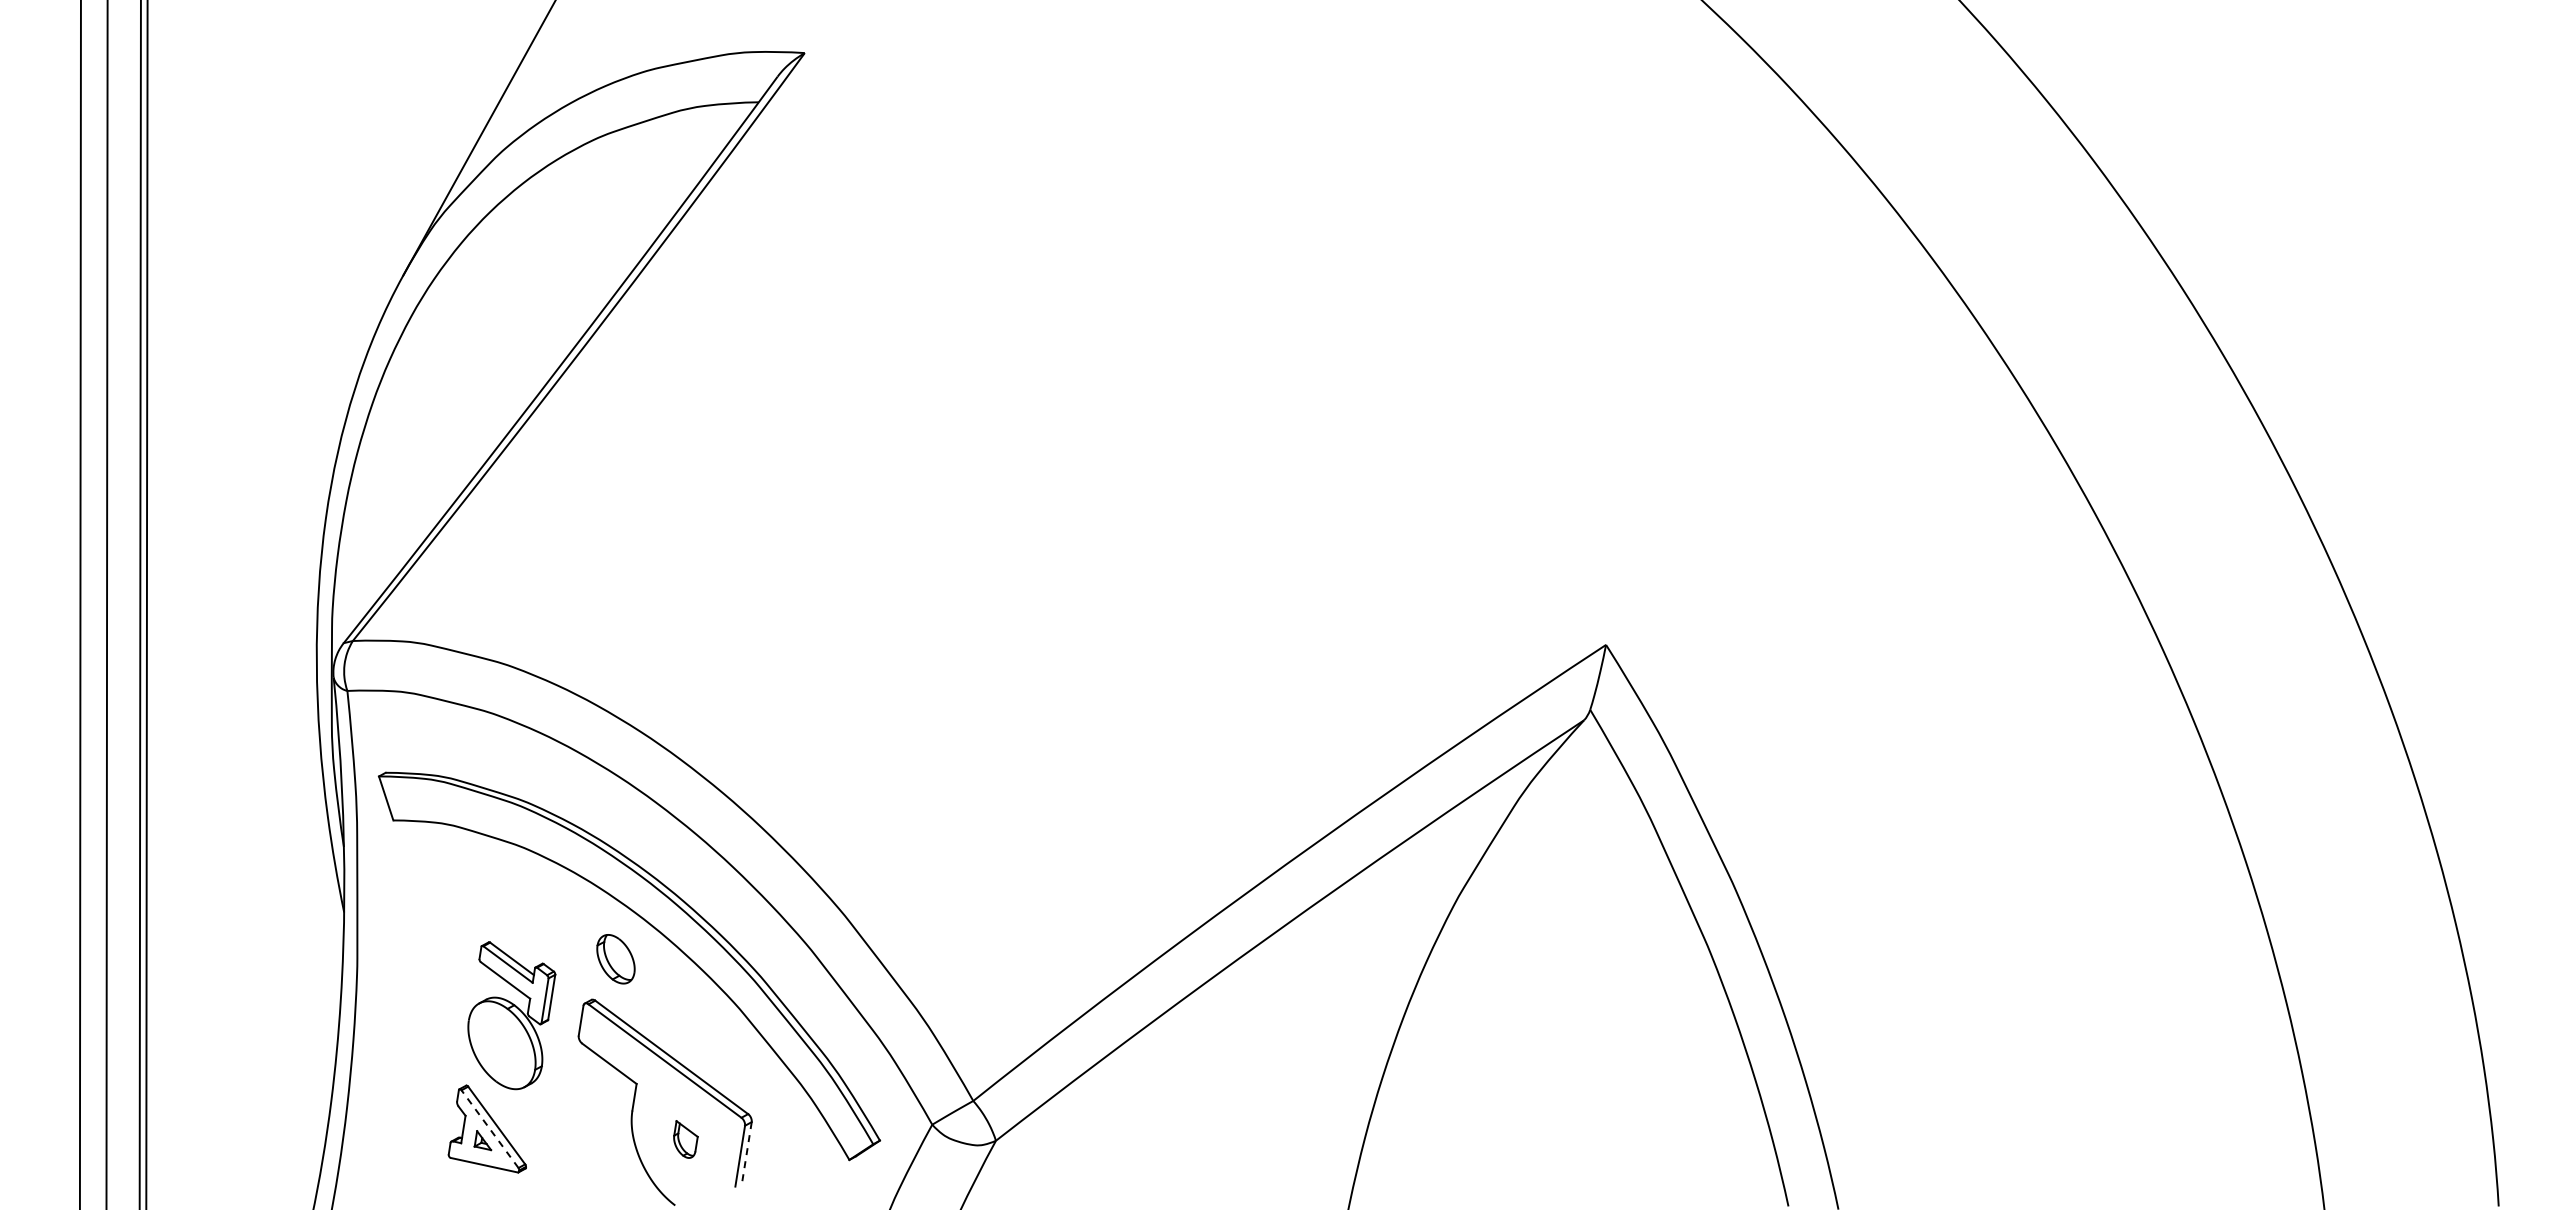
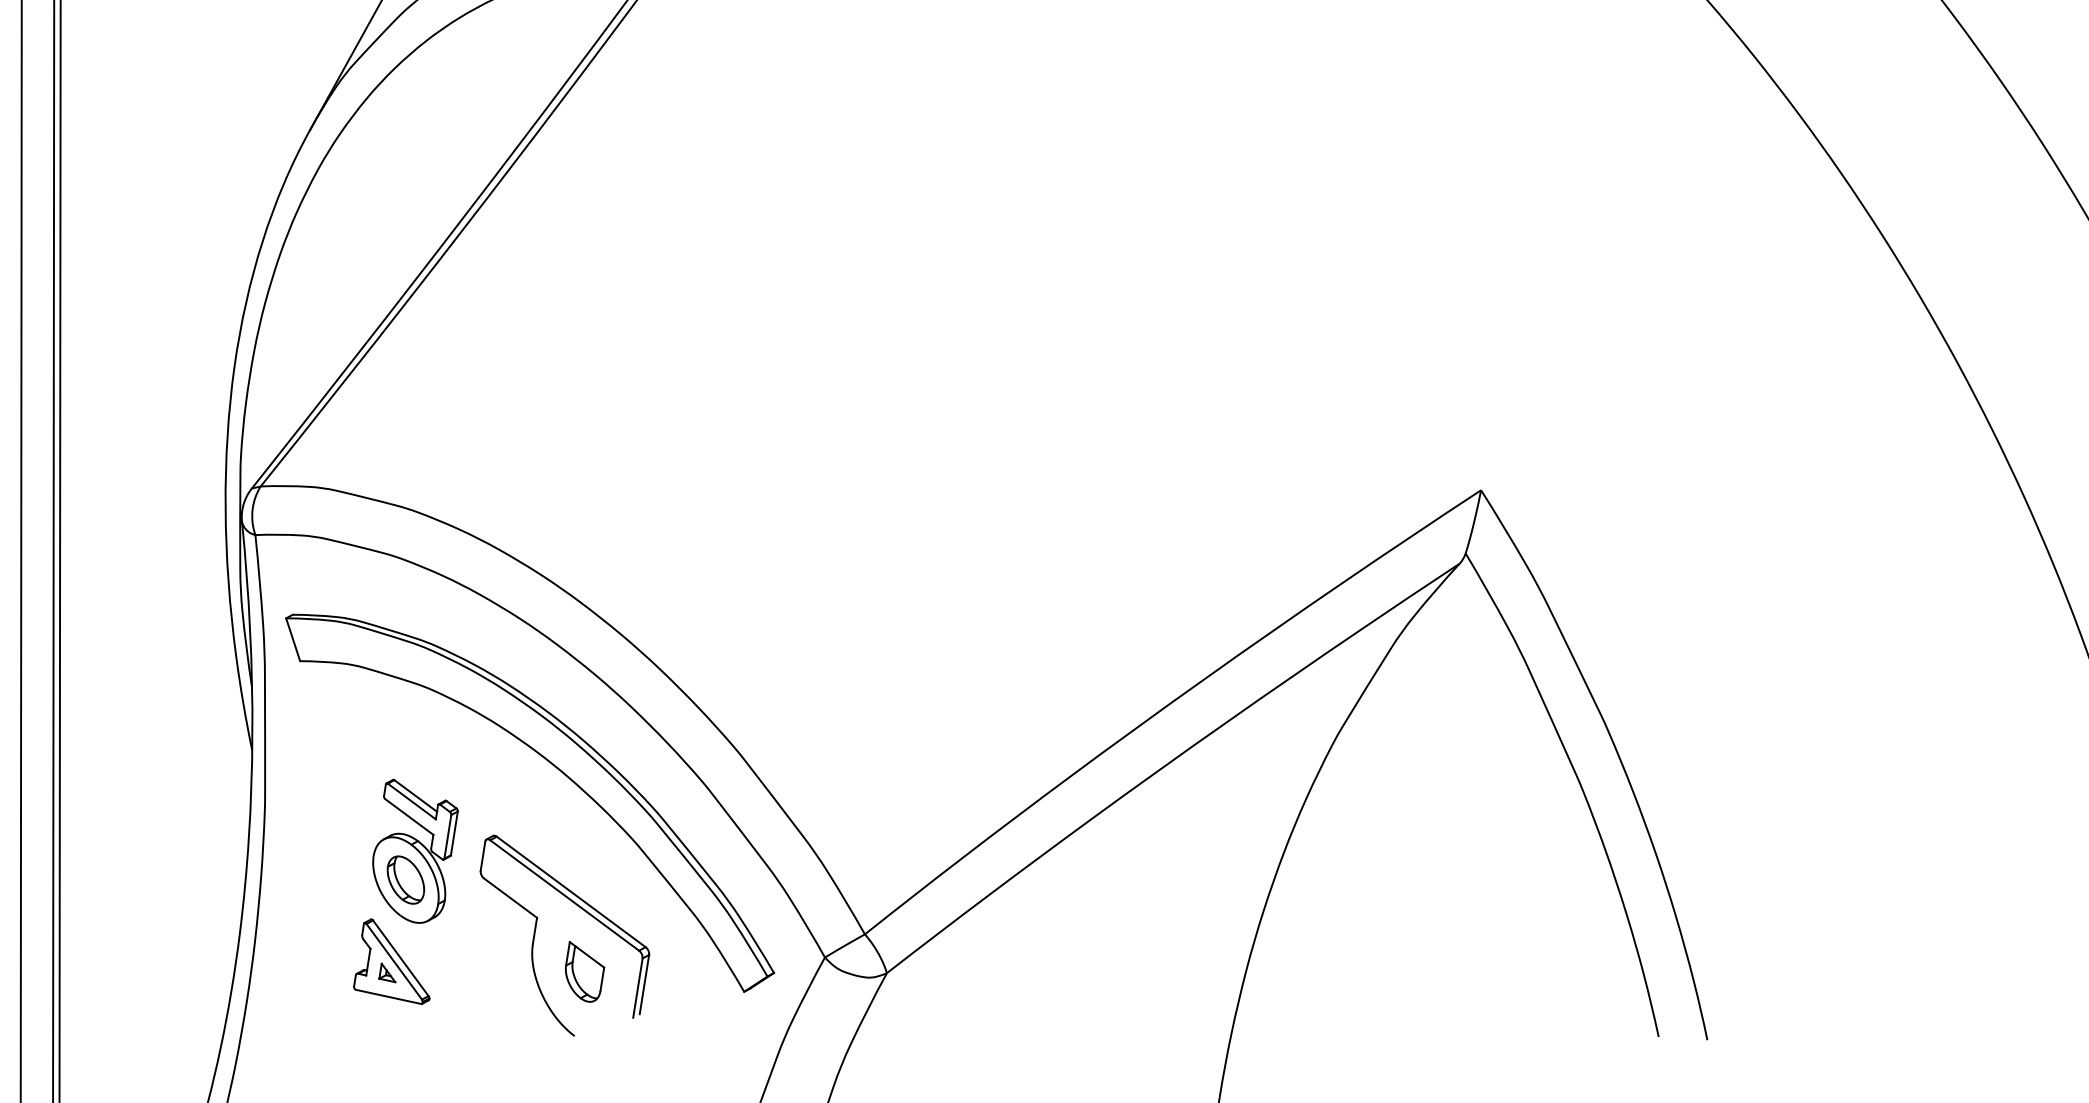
part: (615, 959) -> (405, 880), moved
line: (489, 1128) -> (393, 961), dashed -> solid
part: (685, 1139) -> (584, 971), size x1.67
line: (746, 1152) -> (644, 984), dashed -> solid

